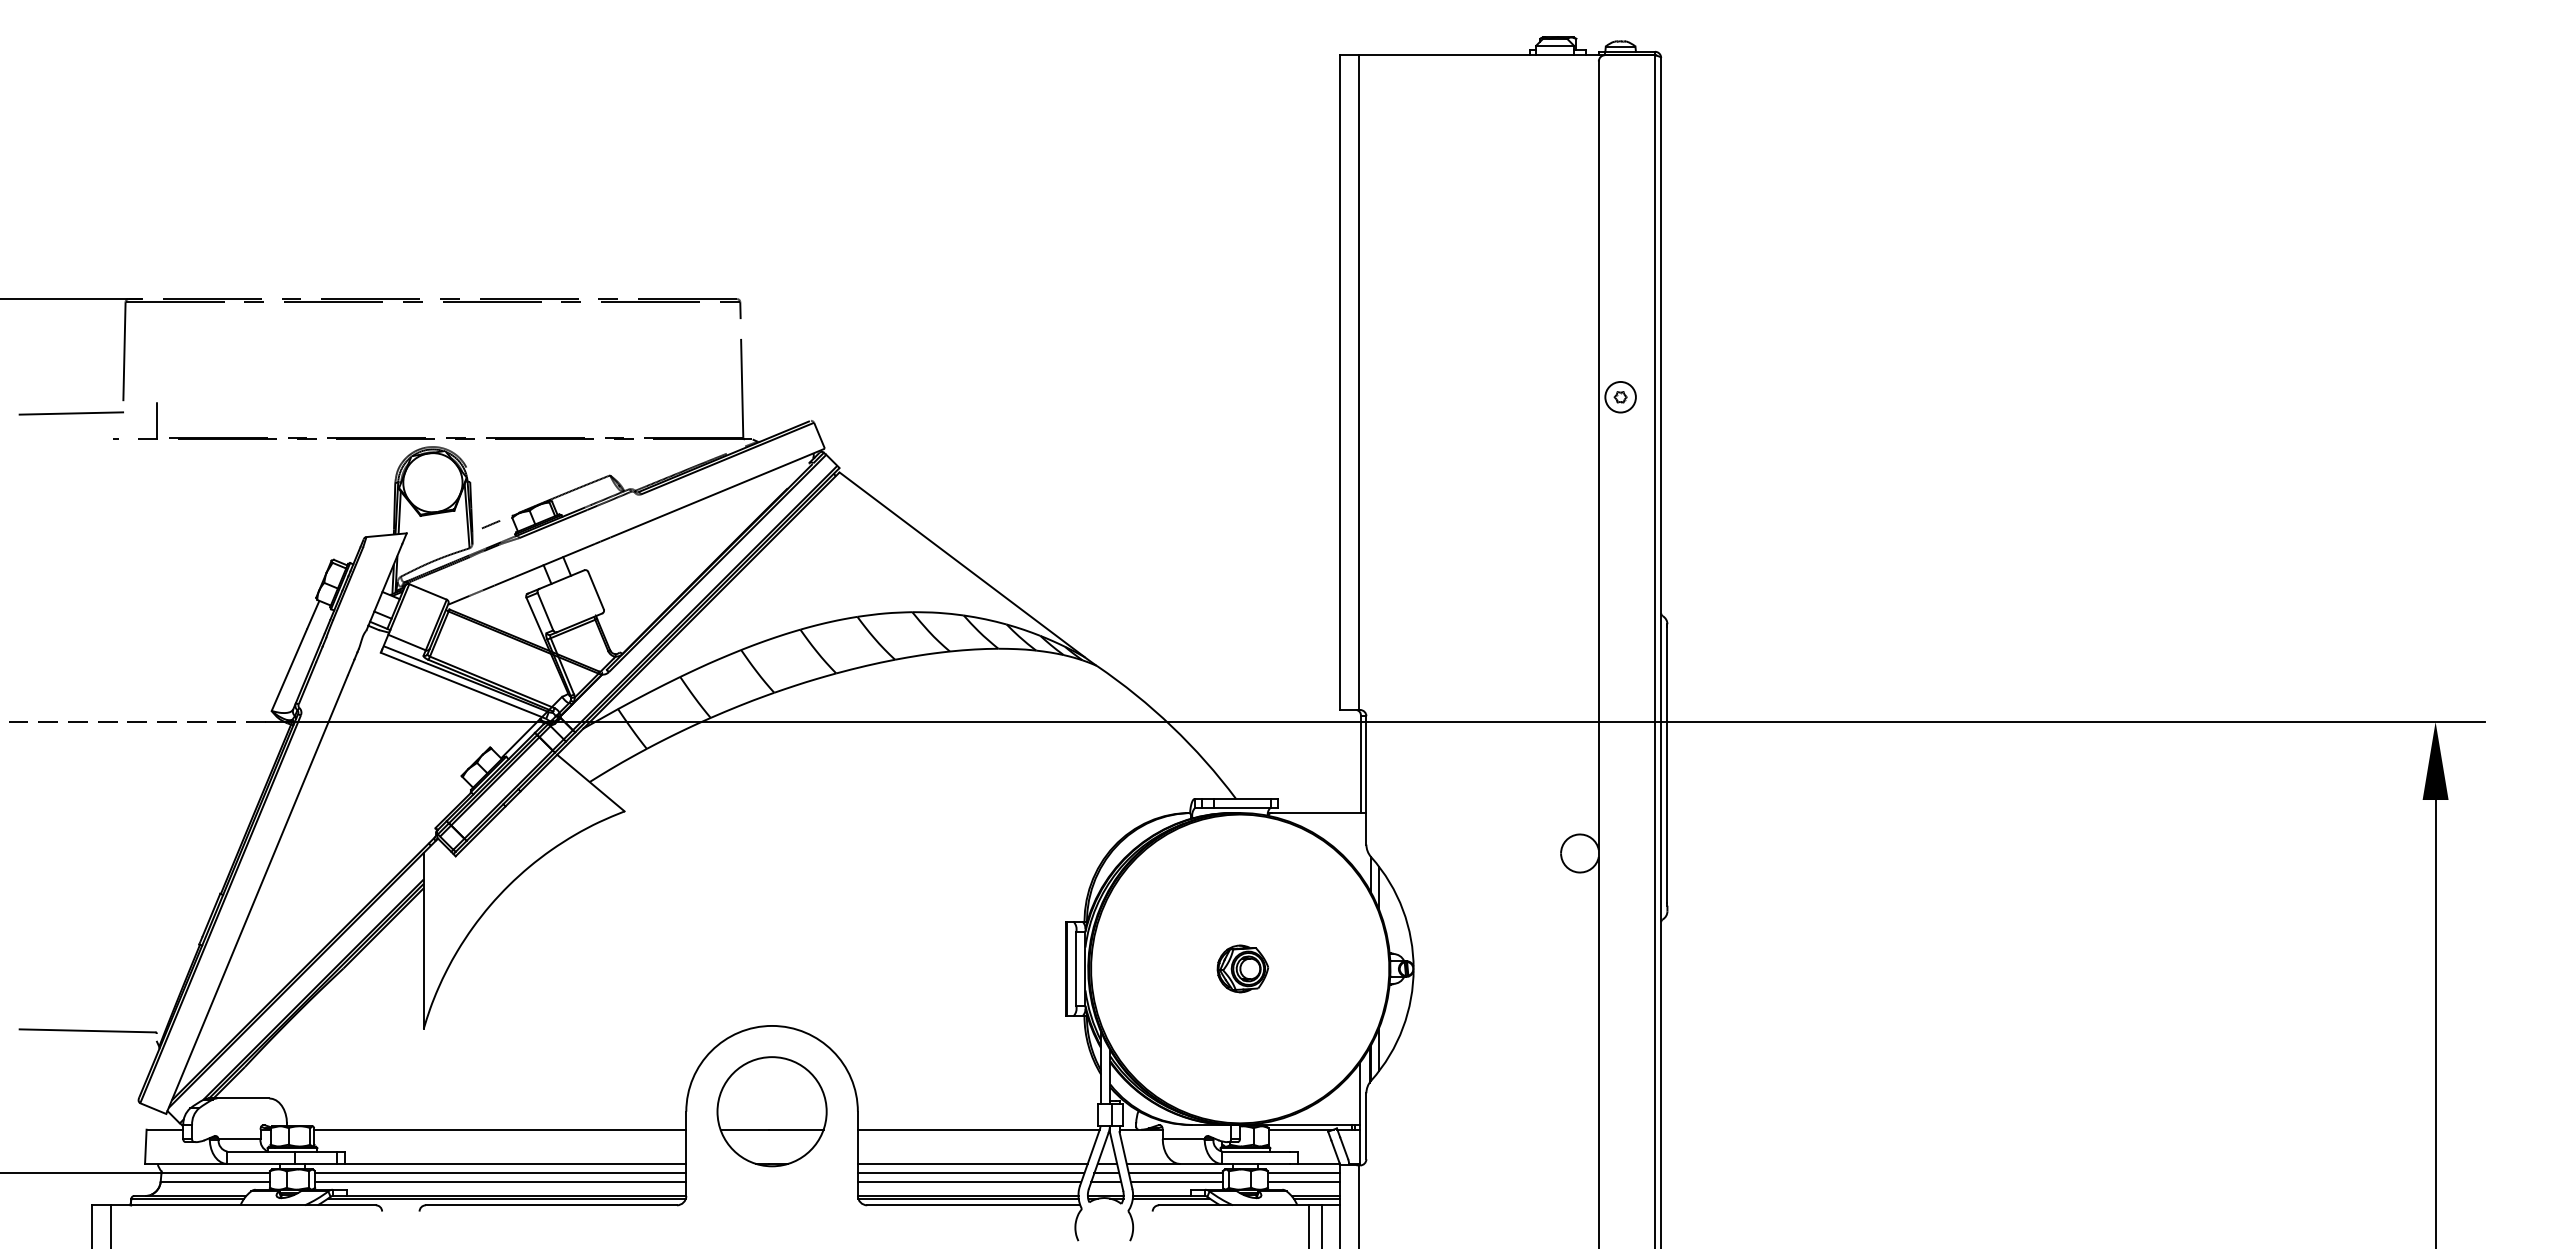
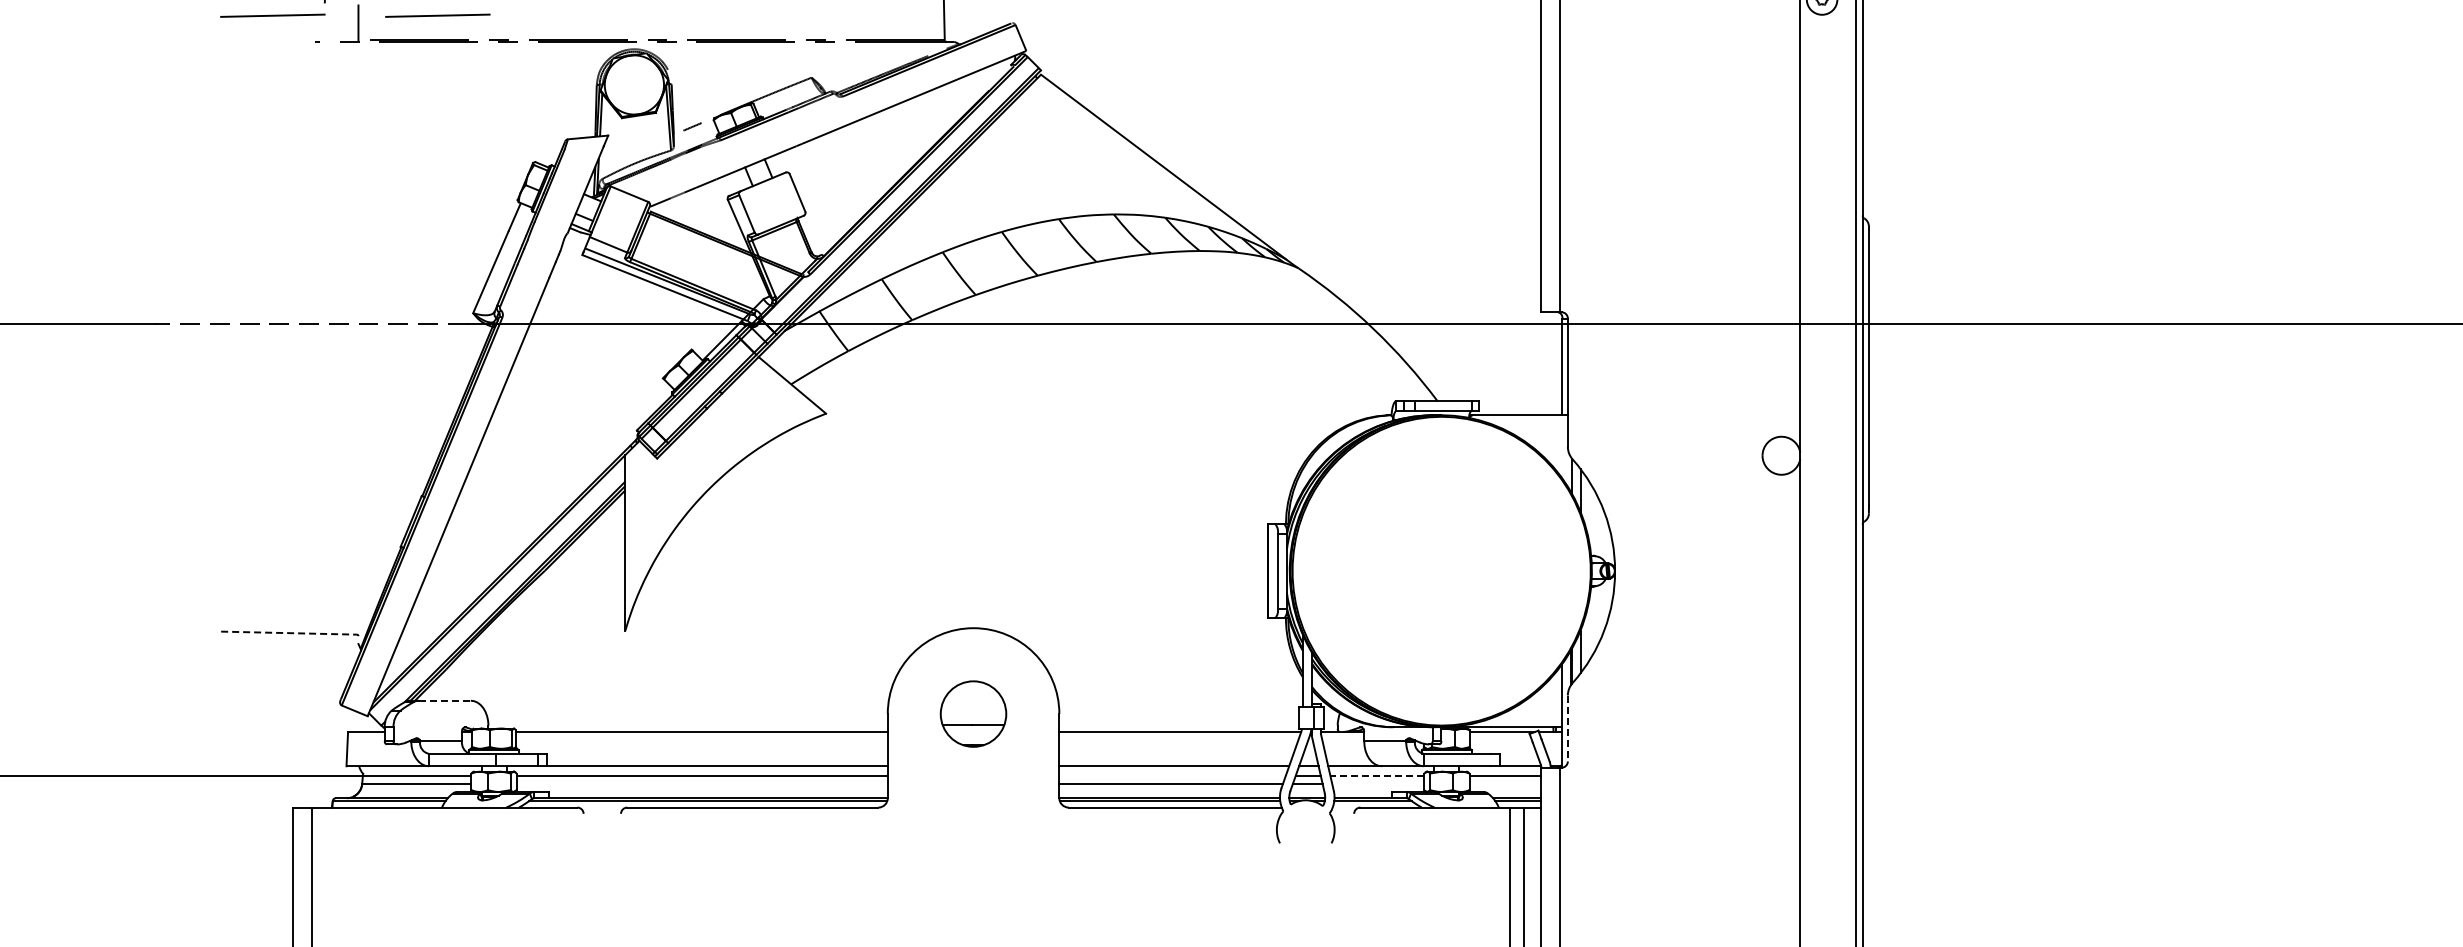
line: (235, 413) -> (436, 15), added
part: (1242, 968) -> (1443, 570), removed
line: (87, 1030) -> (288, 632), solid -> dashed
line: (243, 1098) -> (444, 700), solid -> dashed
part: (771, 1111) -> (972, 713), size x0.6
line: (1366, 1126) -> (1567, 728), solid -> dashed
line: (970, 1173) -> (1171, 775), removed
line: (1175, 1173) -> (1376, 775), solid -> dashed
line: (500, 1181) -> (701, 783), removed
line: (1176, 1181) -> (1377, 783), removed
line: (1303, 1181) -> (1504, 783), removed

